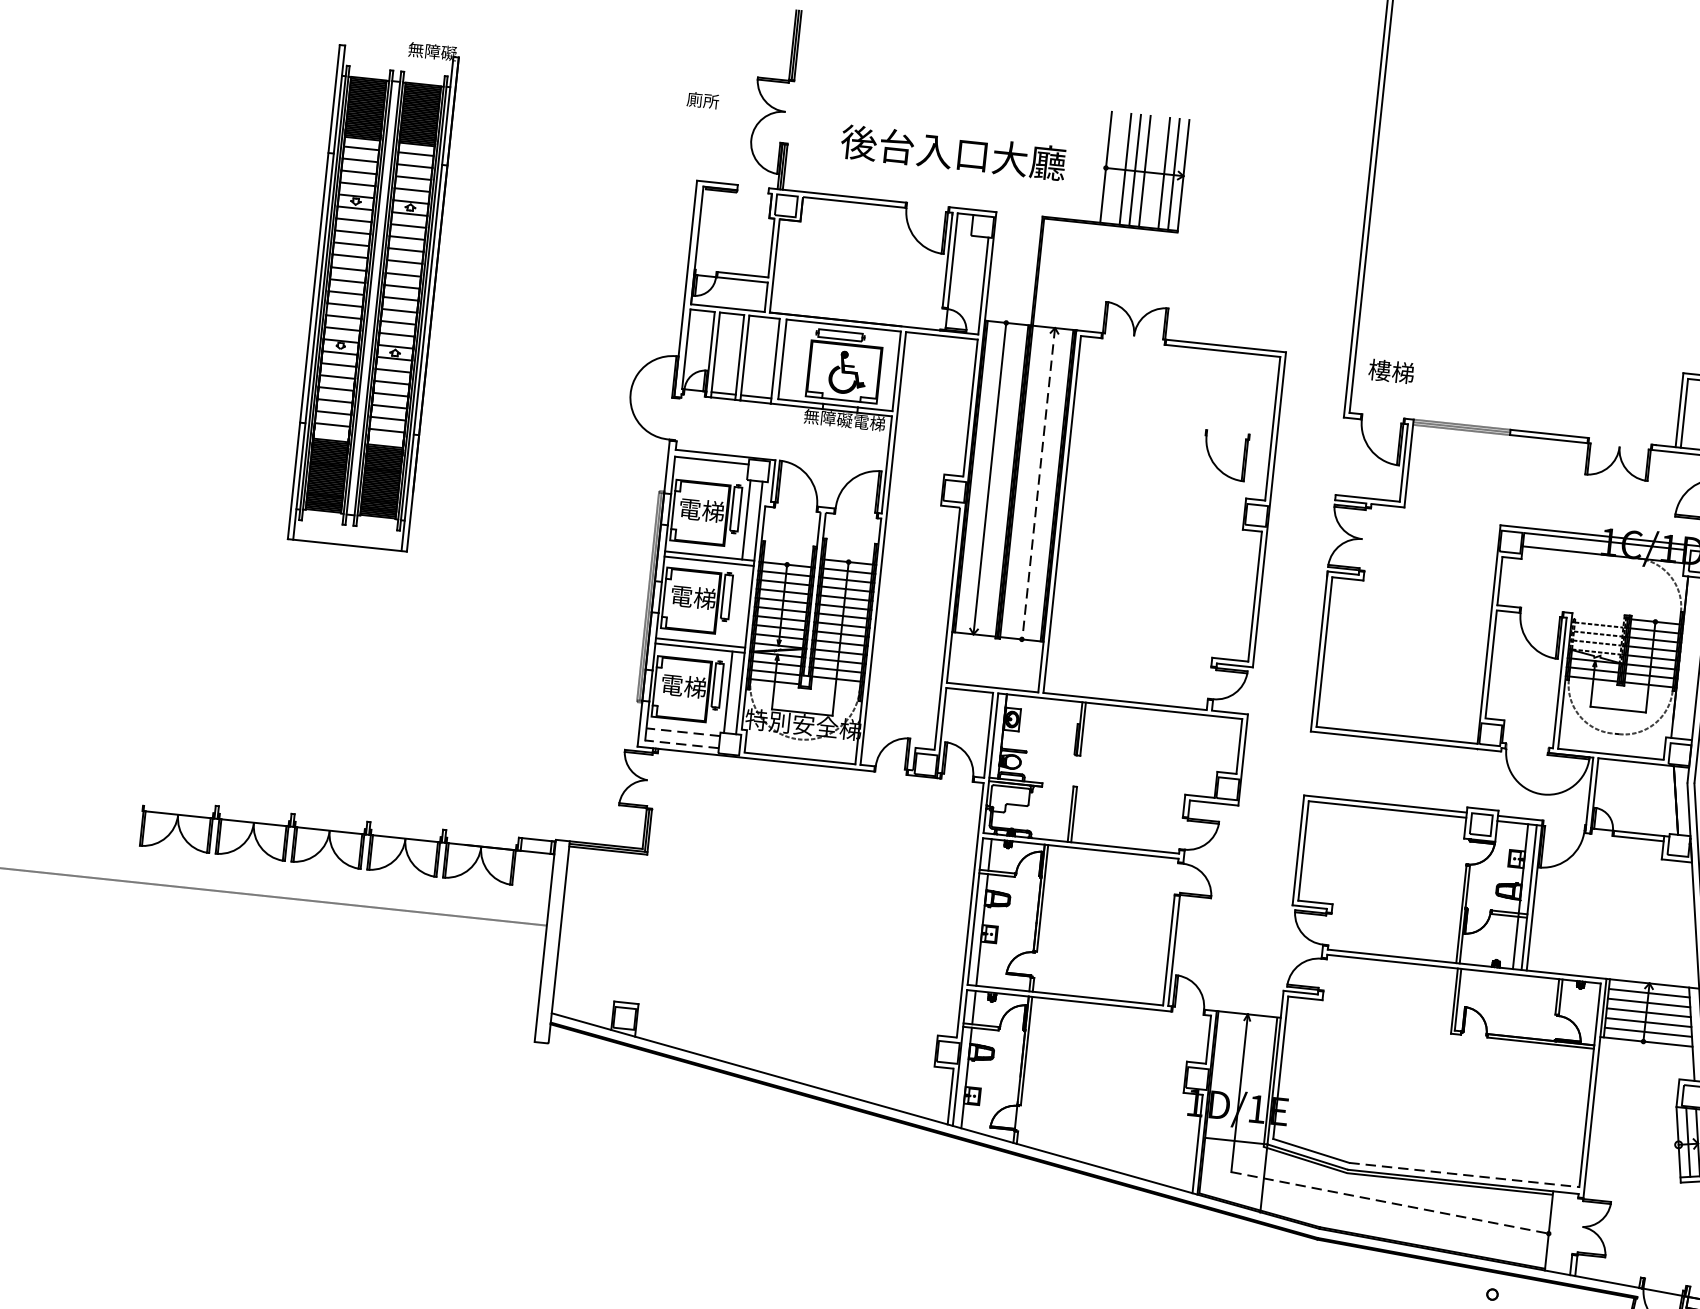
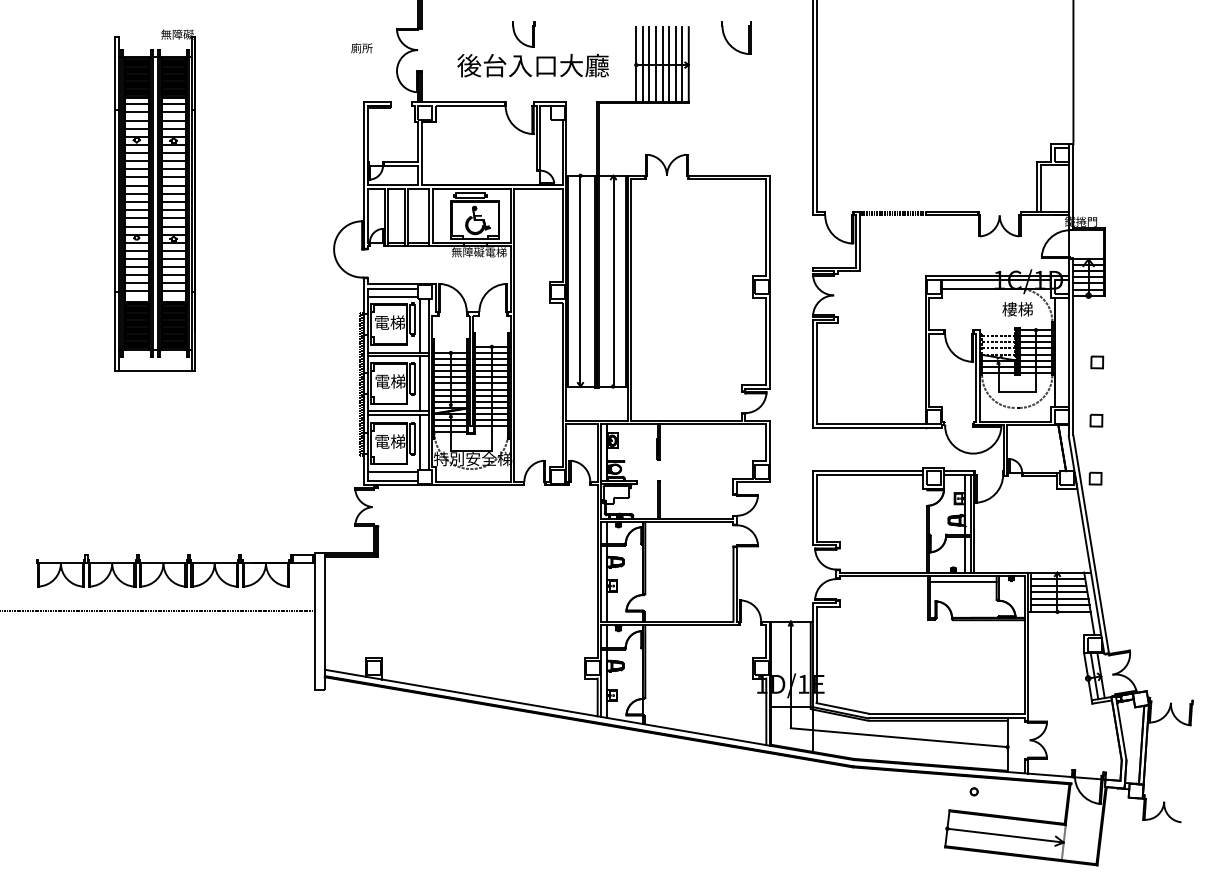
part: (934, 107) -> (517, 36), added
line: (1115, 168) -> (642, 64), added
line: (1155, 172) -> (669, 64), added
text: (1391, 371) -> (1017, 309), moved
part: (1214, 460) -> (729, 42), moved
line: (711, 472) -> (393, 296), added
line: (1038, 484) -> (613, 281), dashed -> solid
line: (737, 605) -> (420, 383), added
line: (683, 732) -> (393, 472), dashed -> solid
line: (682, 744) -> (393, 480), dashed -> solid
line: (1509, 982) -> (963, 581), added
line: (1463, 1174) -> (946, 713), dashed -> solid
line: (1390, 1202) -> (899, 737), dashed -> solid

